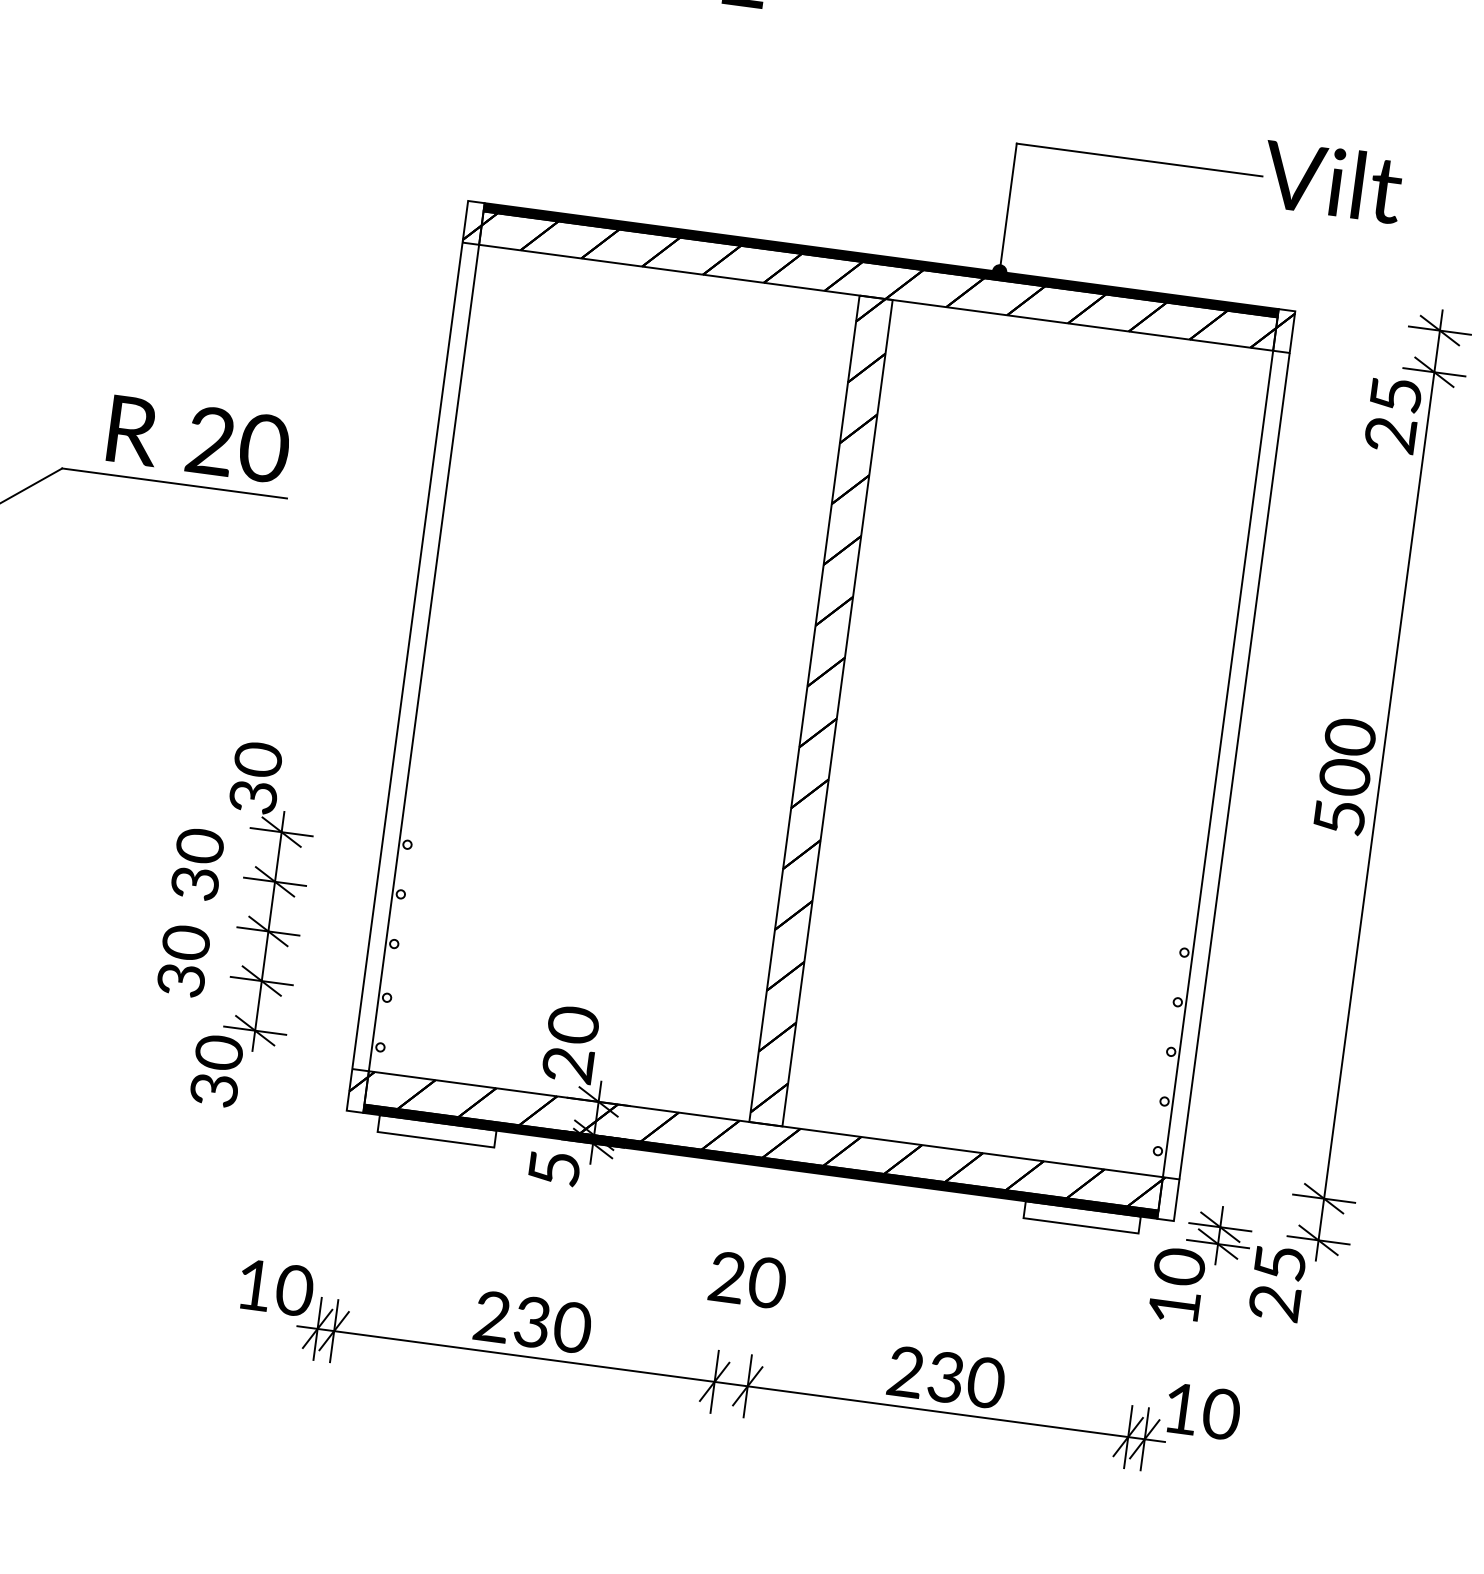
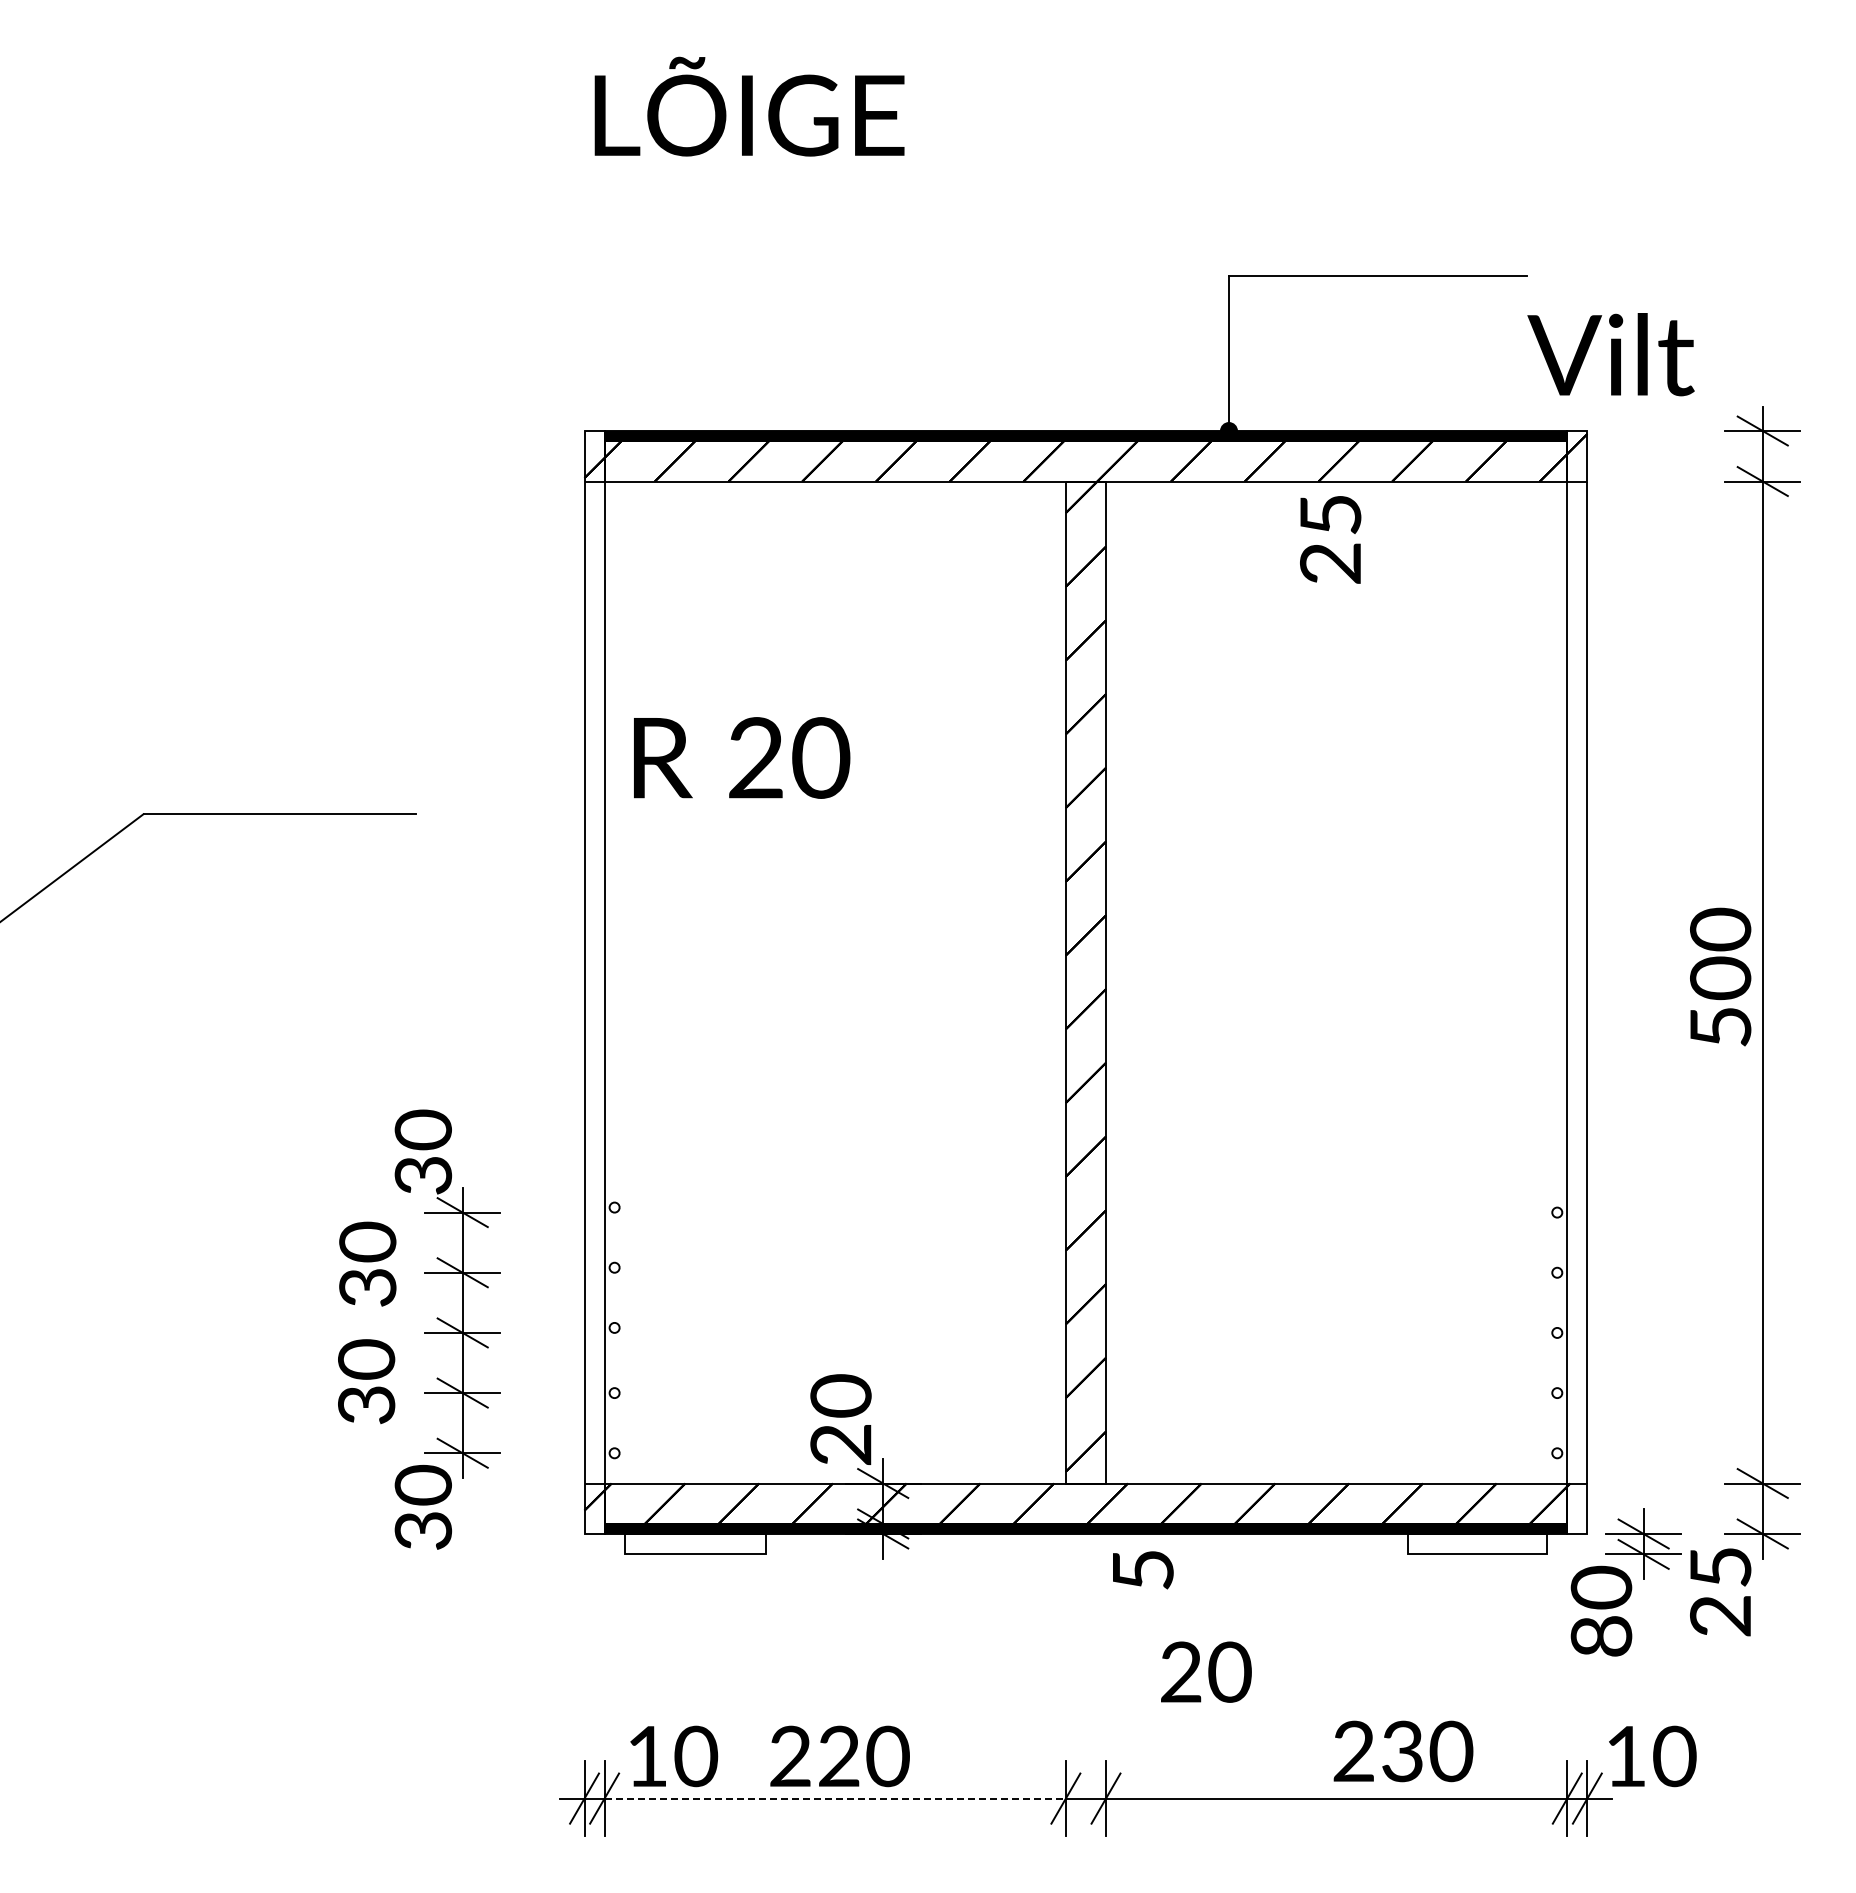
text: (1332, 181) -> (1610, 354), moved
text: (1393, 415) -> (1330, 539), moved
text: (199, 439) -> (742, 757), moved
text: (554, 1169) -> (1143, 1570), moved
text: (748, 1279) -> (1206, 1671), moved
text: (276, 1288) -> (674, 1756), moved
text: (1174, 1307) -> (1601, 1636), 10 -> 80
text: (531, 1322) -> (838, 1756), 230 -> 220
line: (524, 1356) -> (835, 1798), solid -> dashed
text: (946, 1377) -> (1403, 1751), moved

